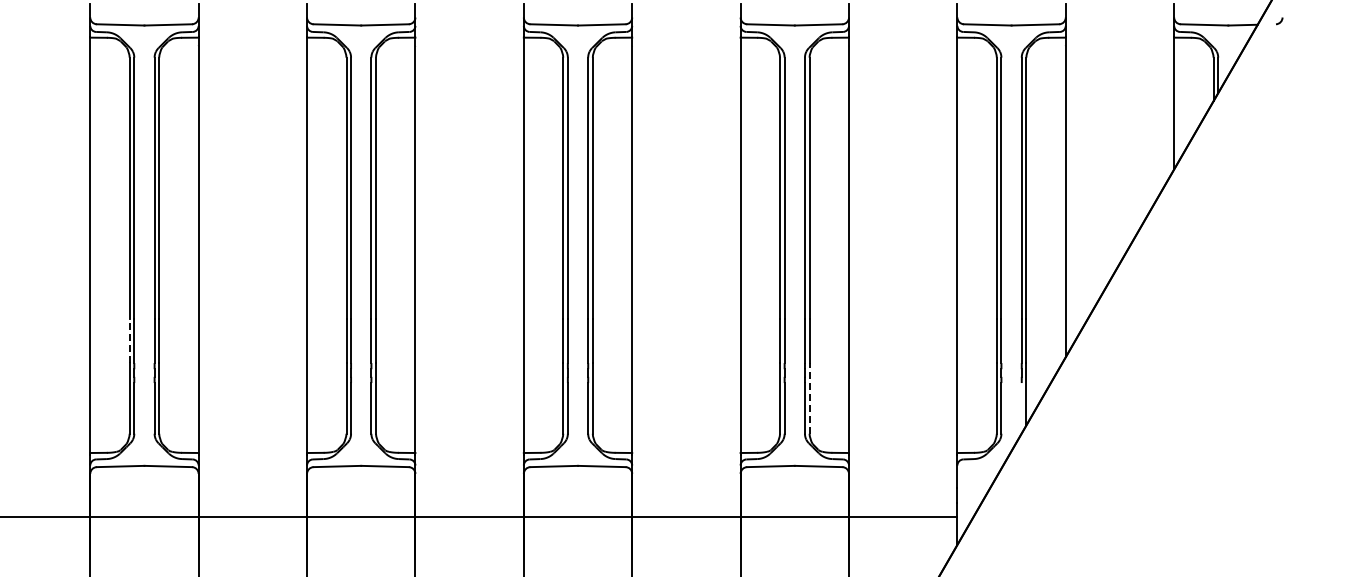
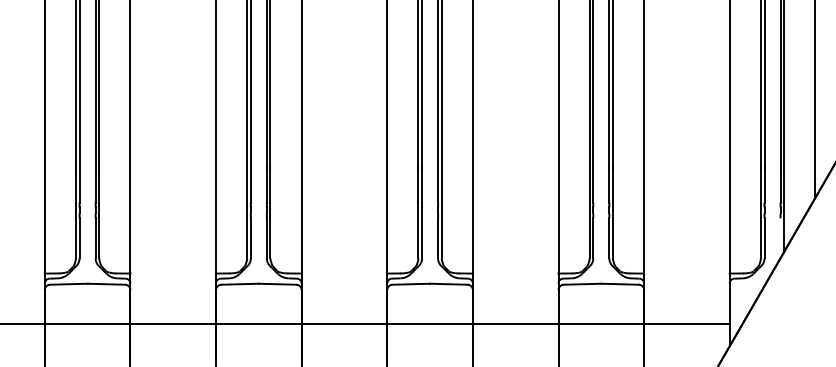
line: (129, 341) -> (75, 185), dashed -> solid
line: (809, 397) -> (612, 229), dashed -> solid

